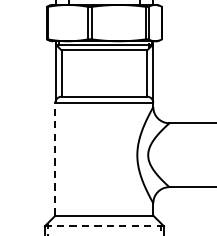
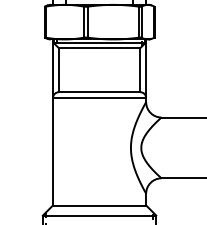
line: (55, 158) -> (53, 151), dashed -> solid
line: (104, 226) -> (99, 215), dashed -> solid

